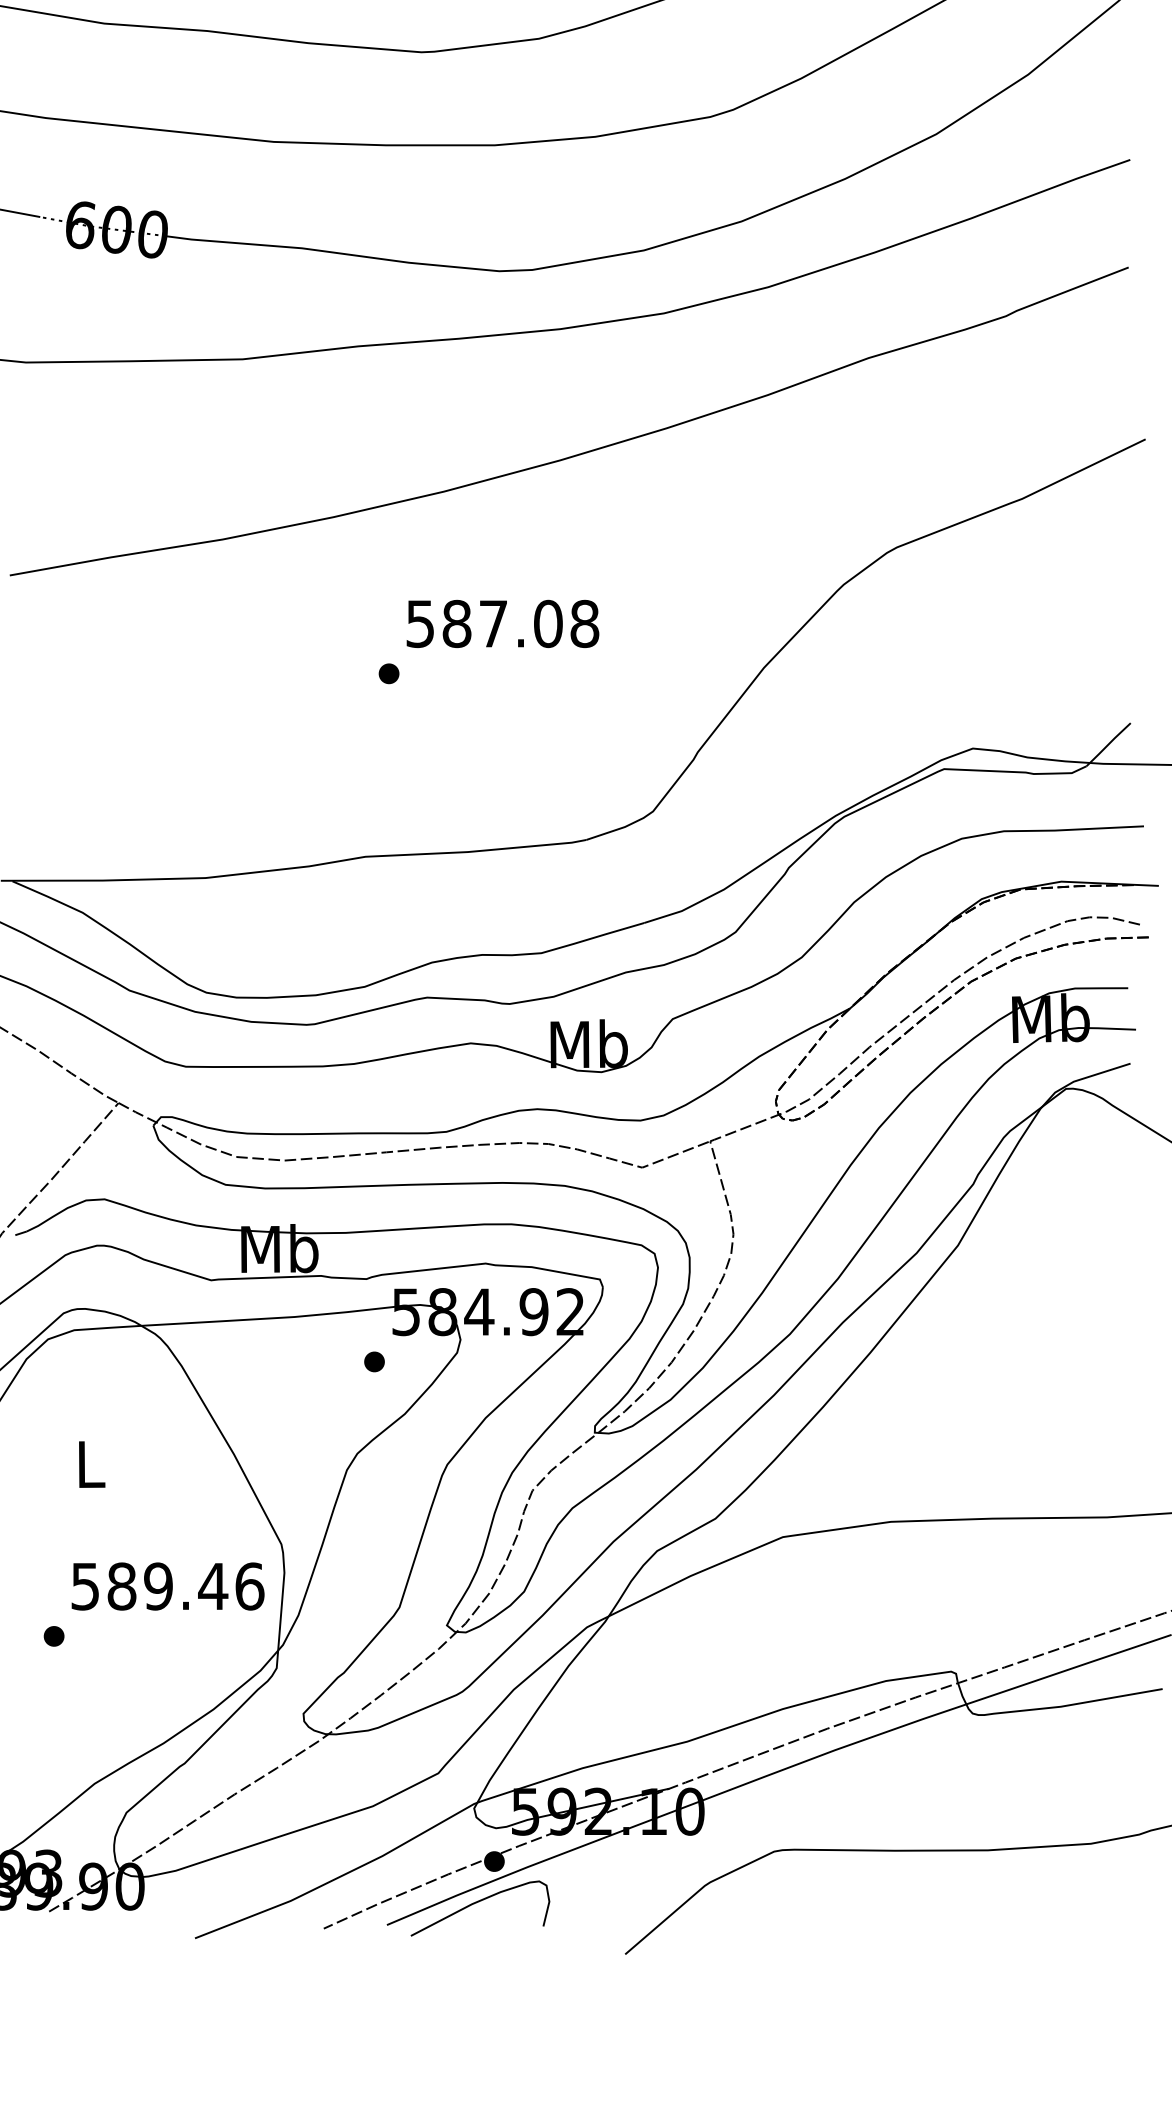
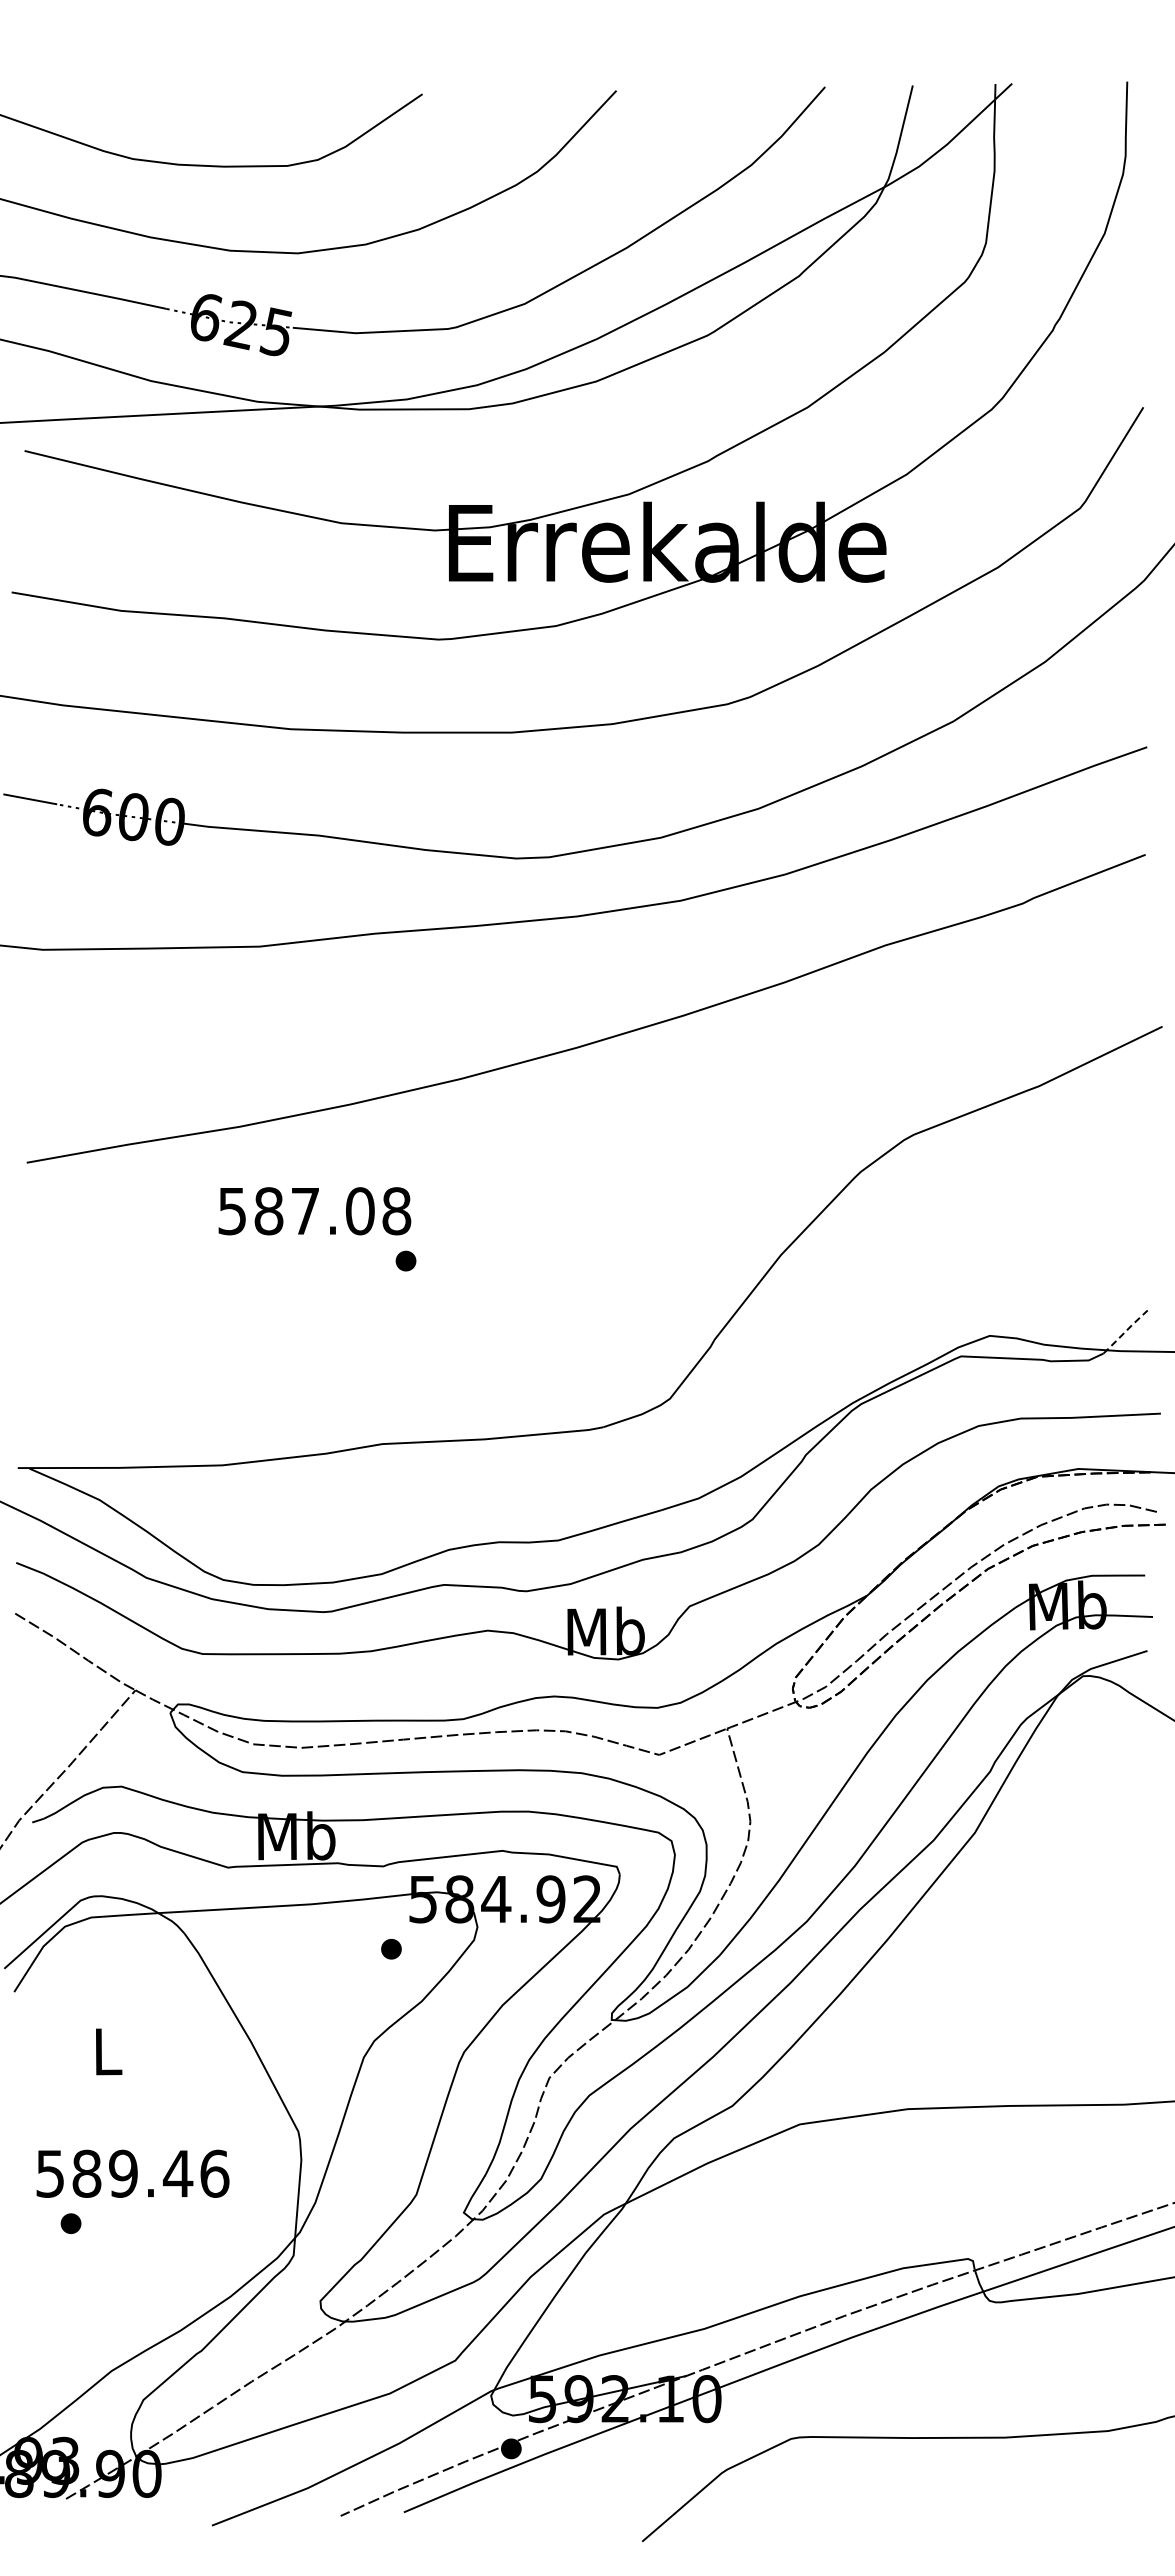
text: (502, 624) -> (314, 1211), moved
line: (1108, 744) -> (1125, 1331), solid -> dashed
text: (167, 1586) -> (132, 2173), moved
curve: (477, 1903) -> (494, 2490), removed

